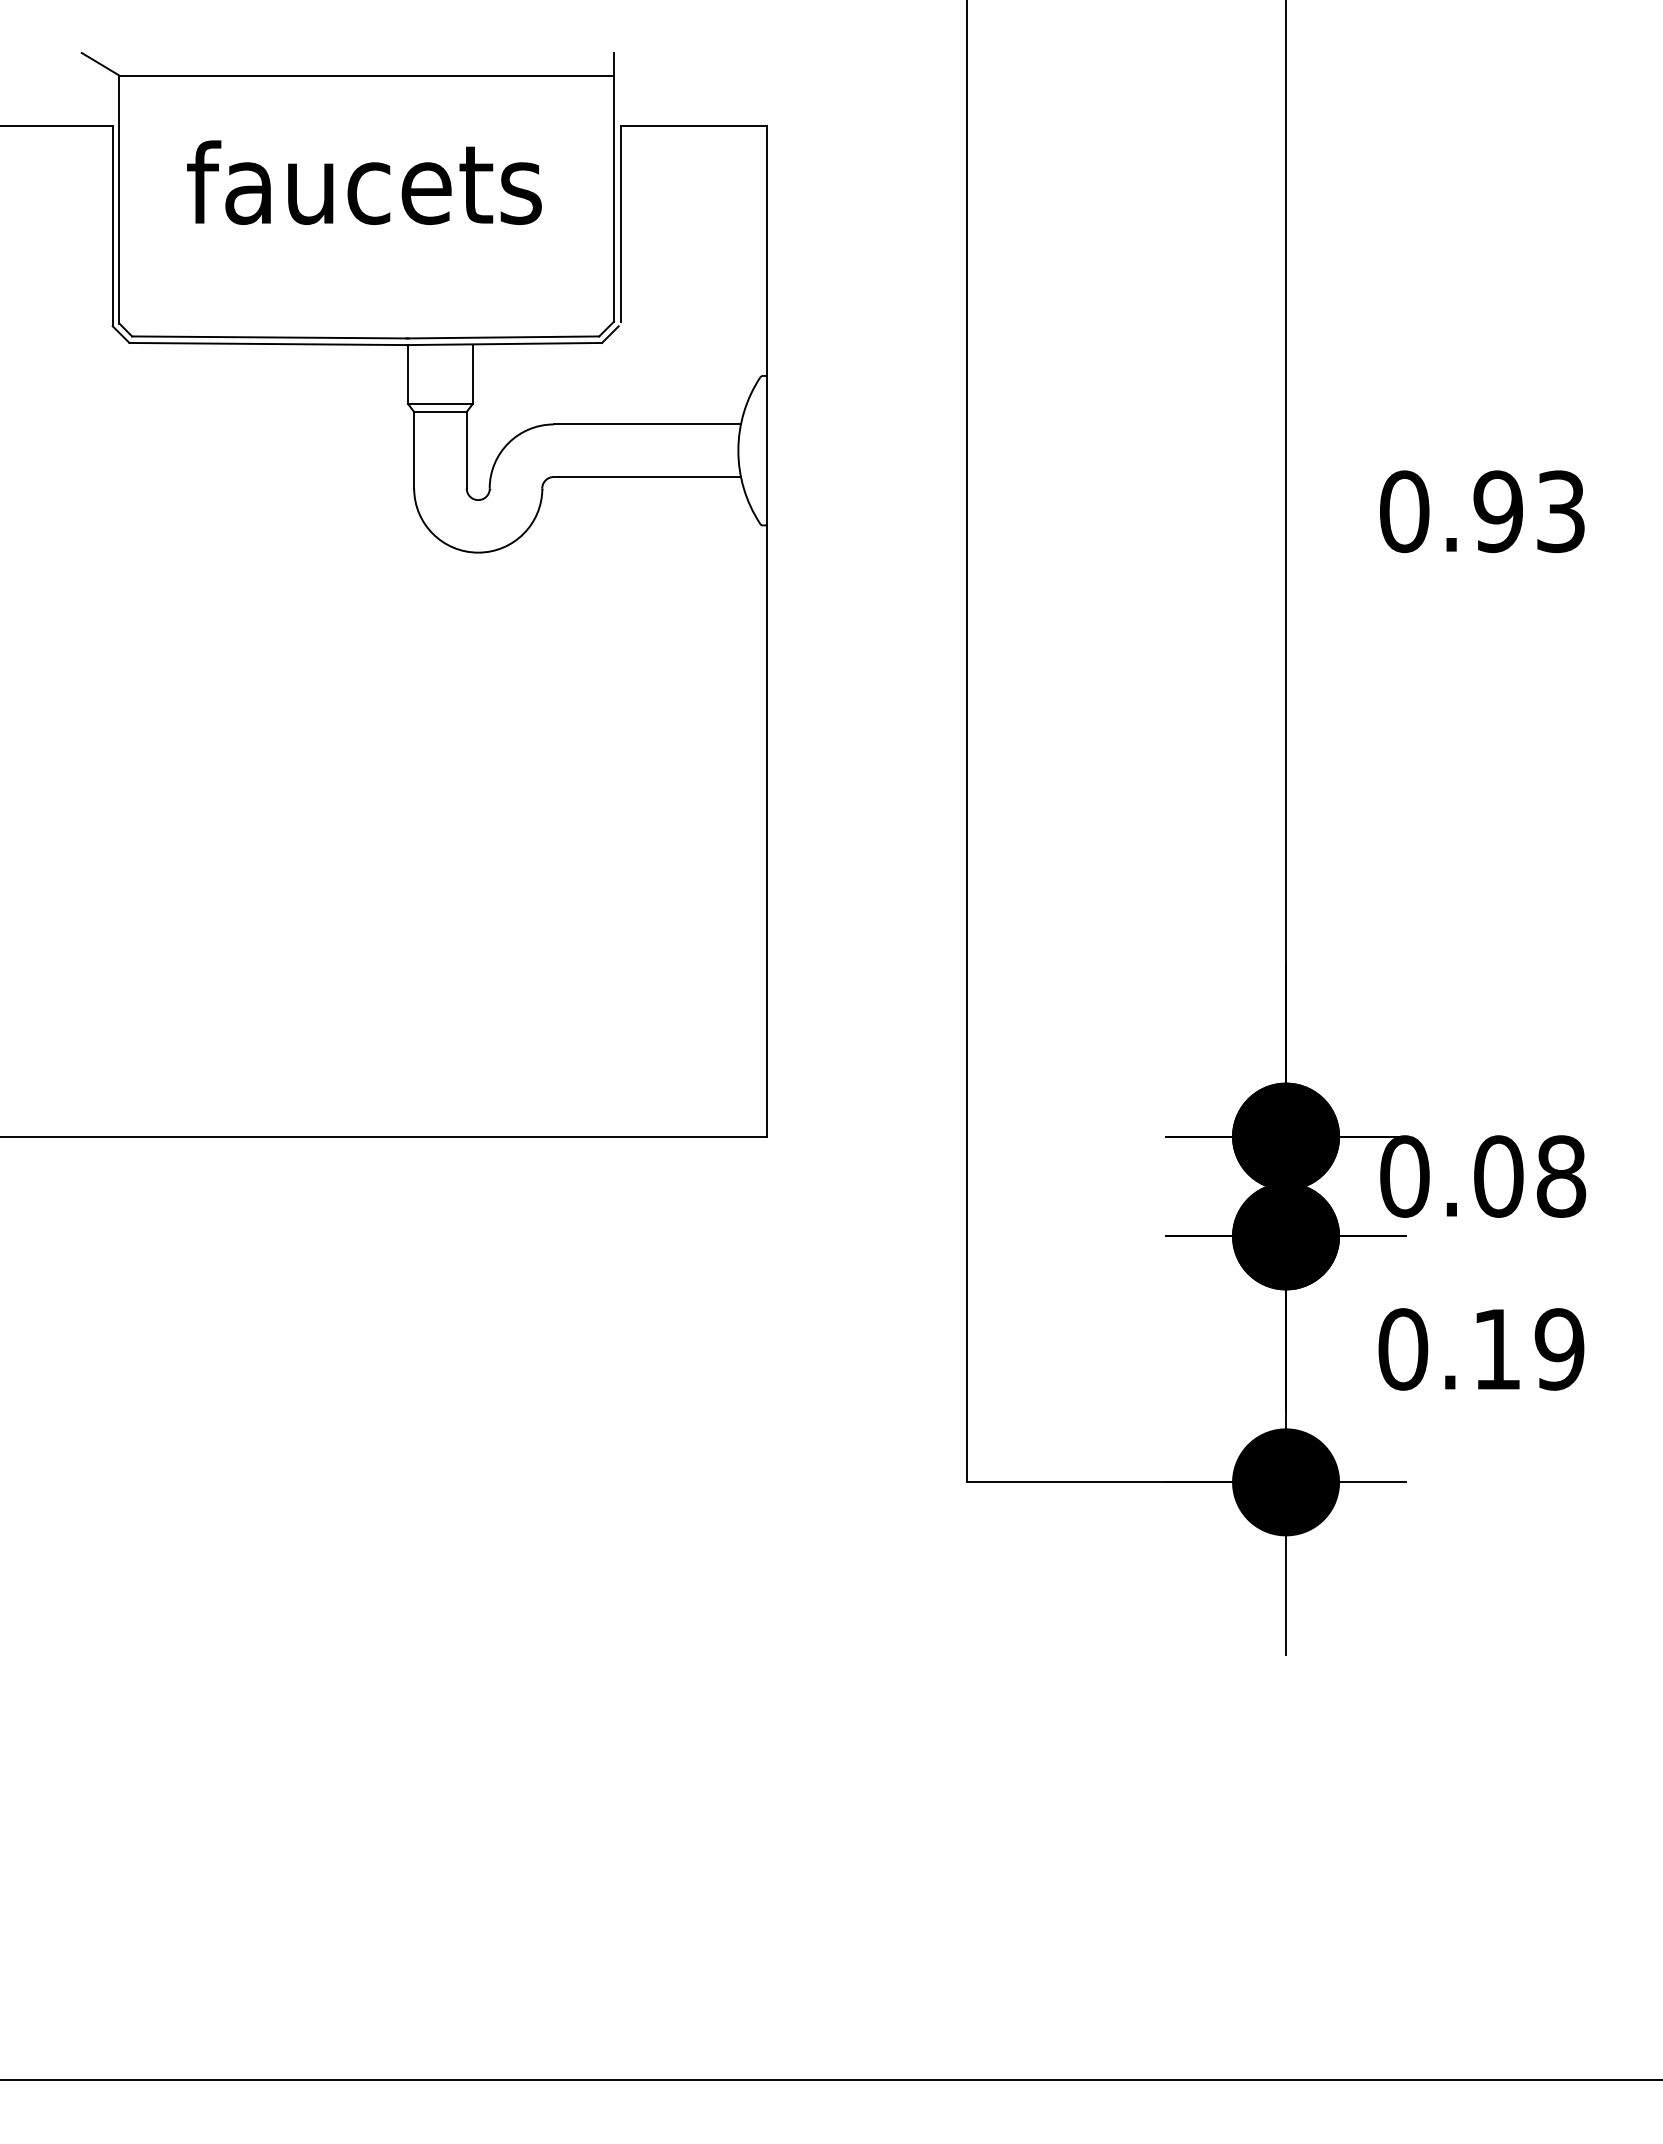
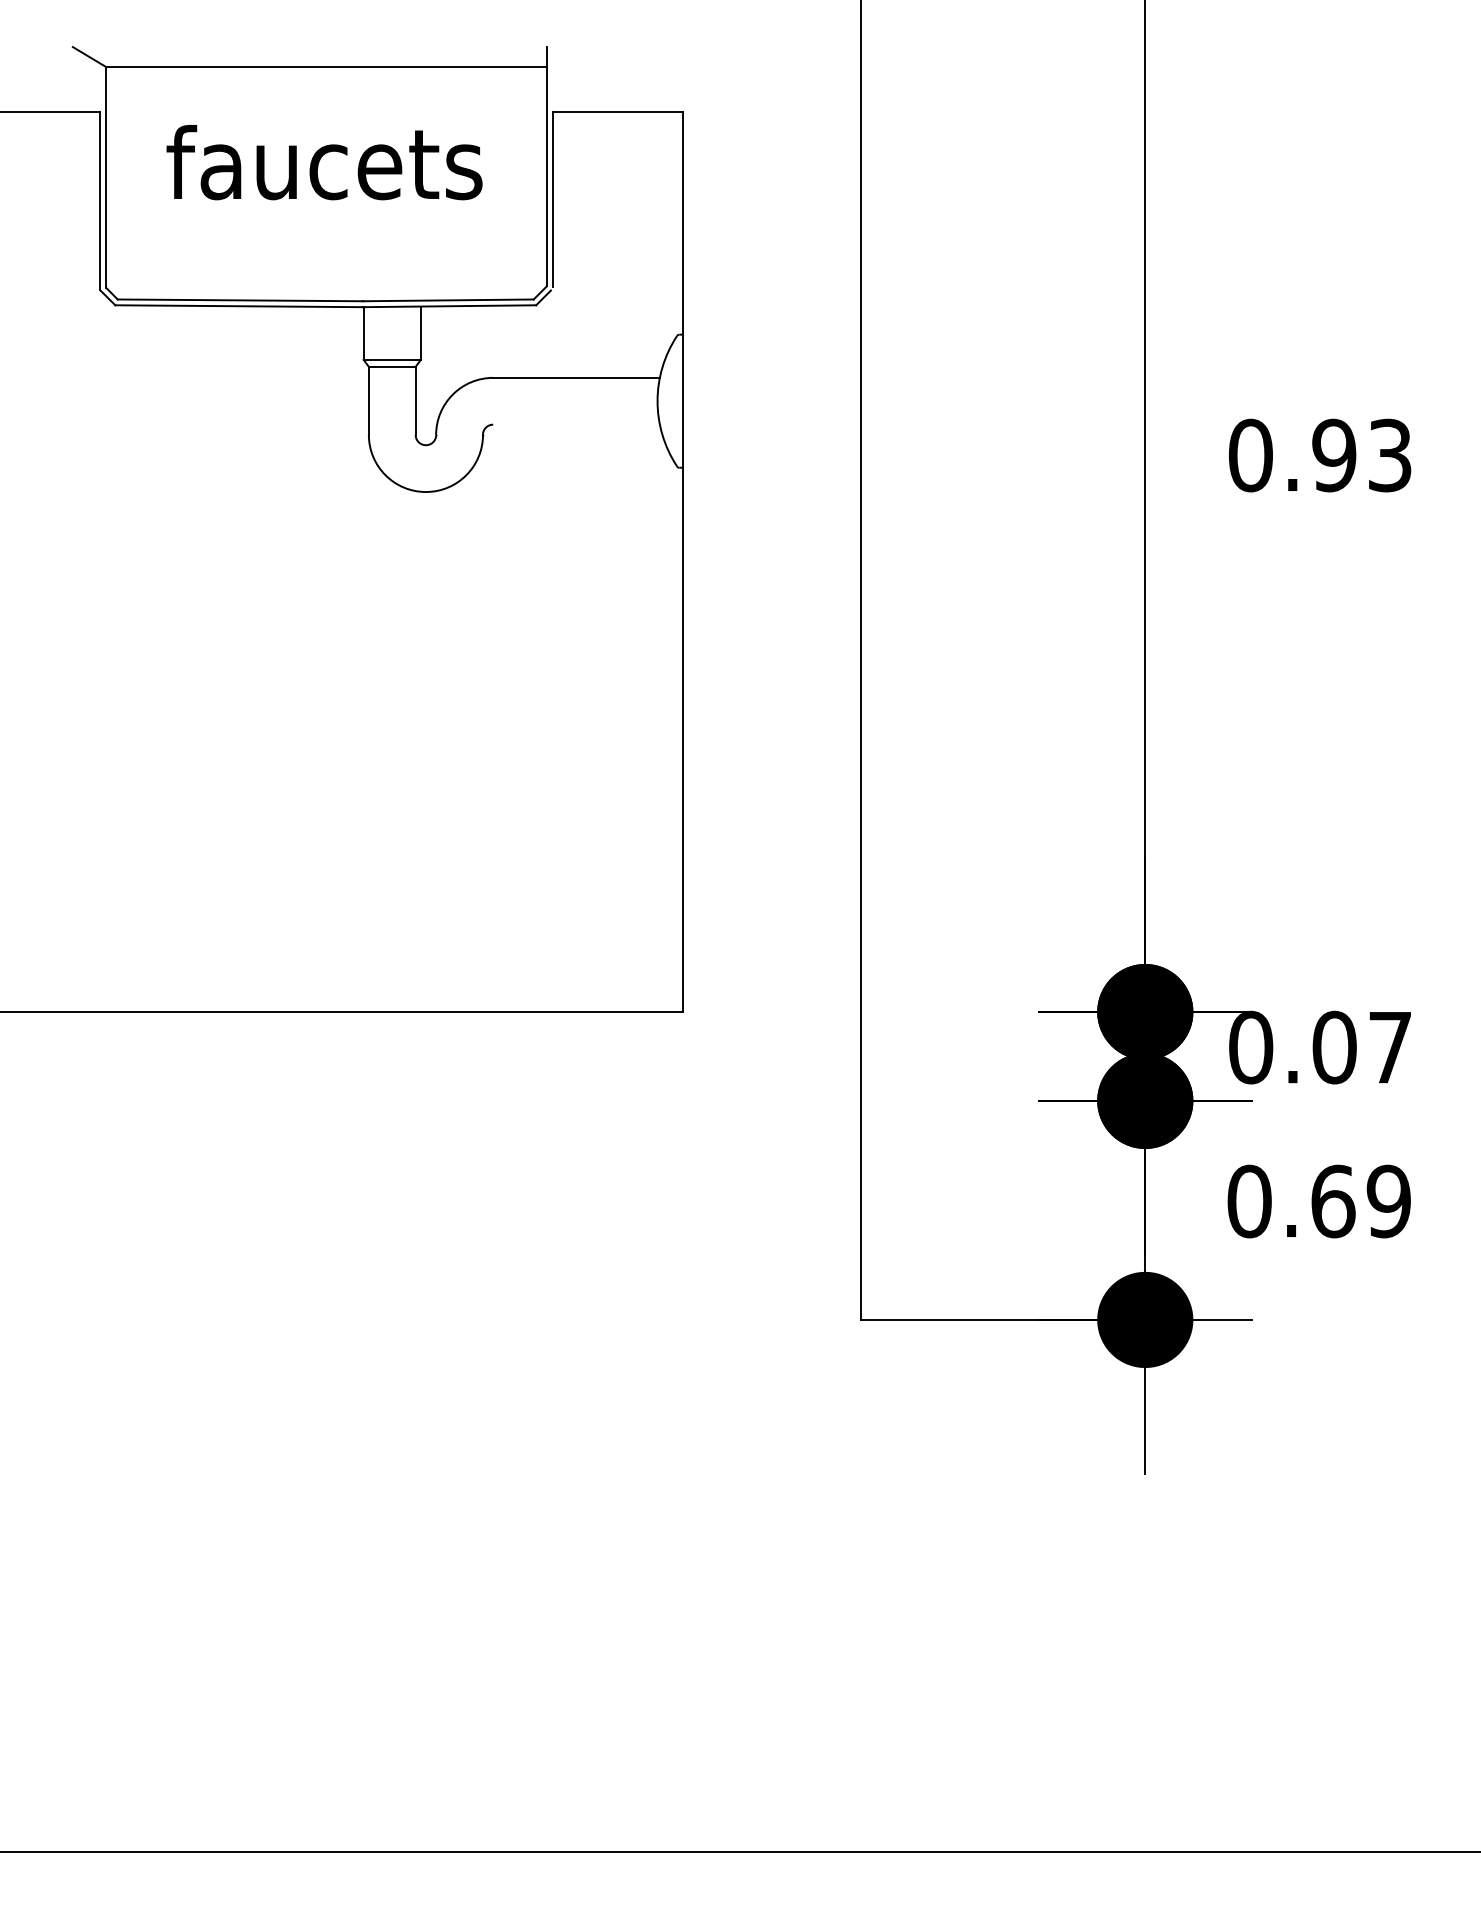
line: (646, 477) -> (575, 425), removed
text: (1561, 1176) -> (1390, 1047), 0.08 -> 0.07
text: (1497, 1349) -> (1333, 1201), 0.19 -> 0.69

